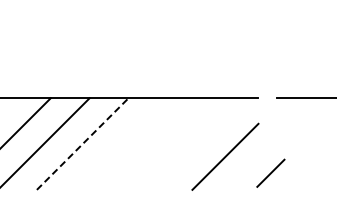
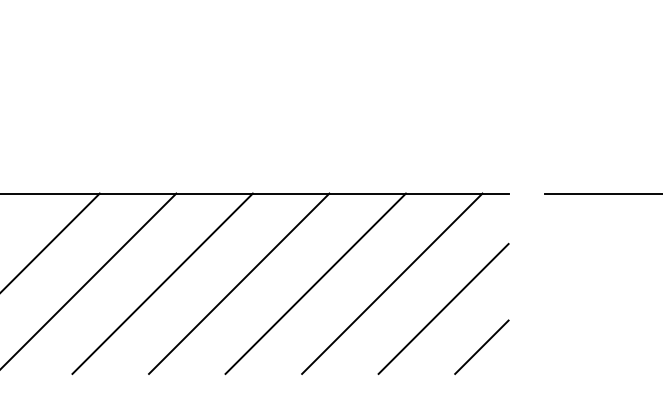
line: (121, 143) -> (238, 282), added
line: (160, 143) -> (315, 282), added
line: (199, 143) -> (392, 282), added
line: (82, 144) -> (162, 284), dashed -> solid
line: (270, 172) -> (481, 345), moved

